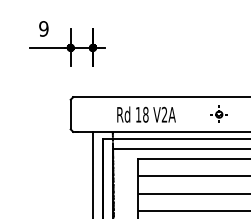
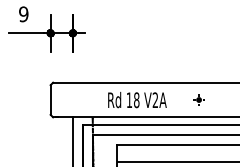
text: (146, 114) -> (137, 99), moved
part: (218, 114) -> (198, 99), size x0.62

